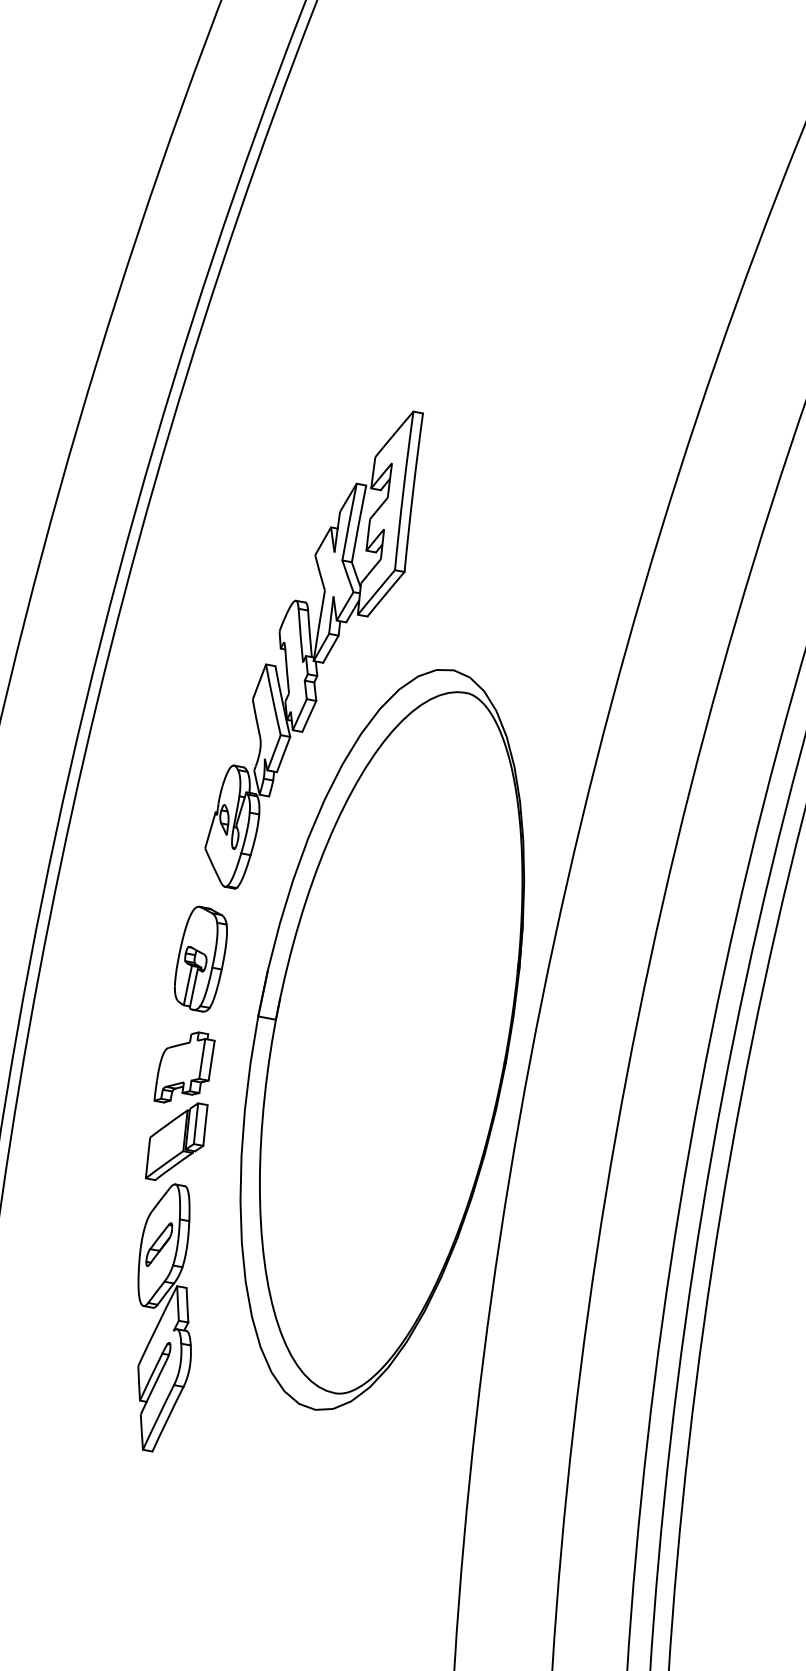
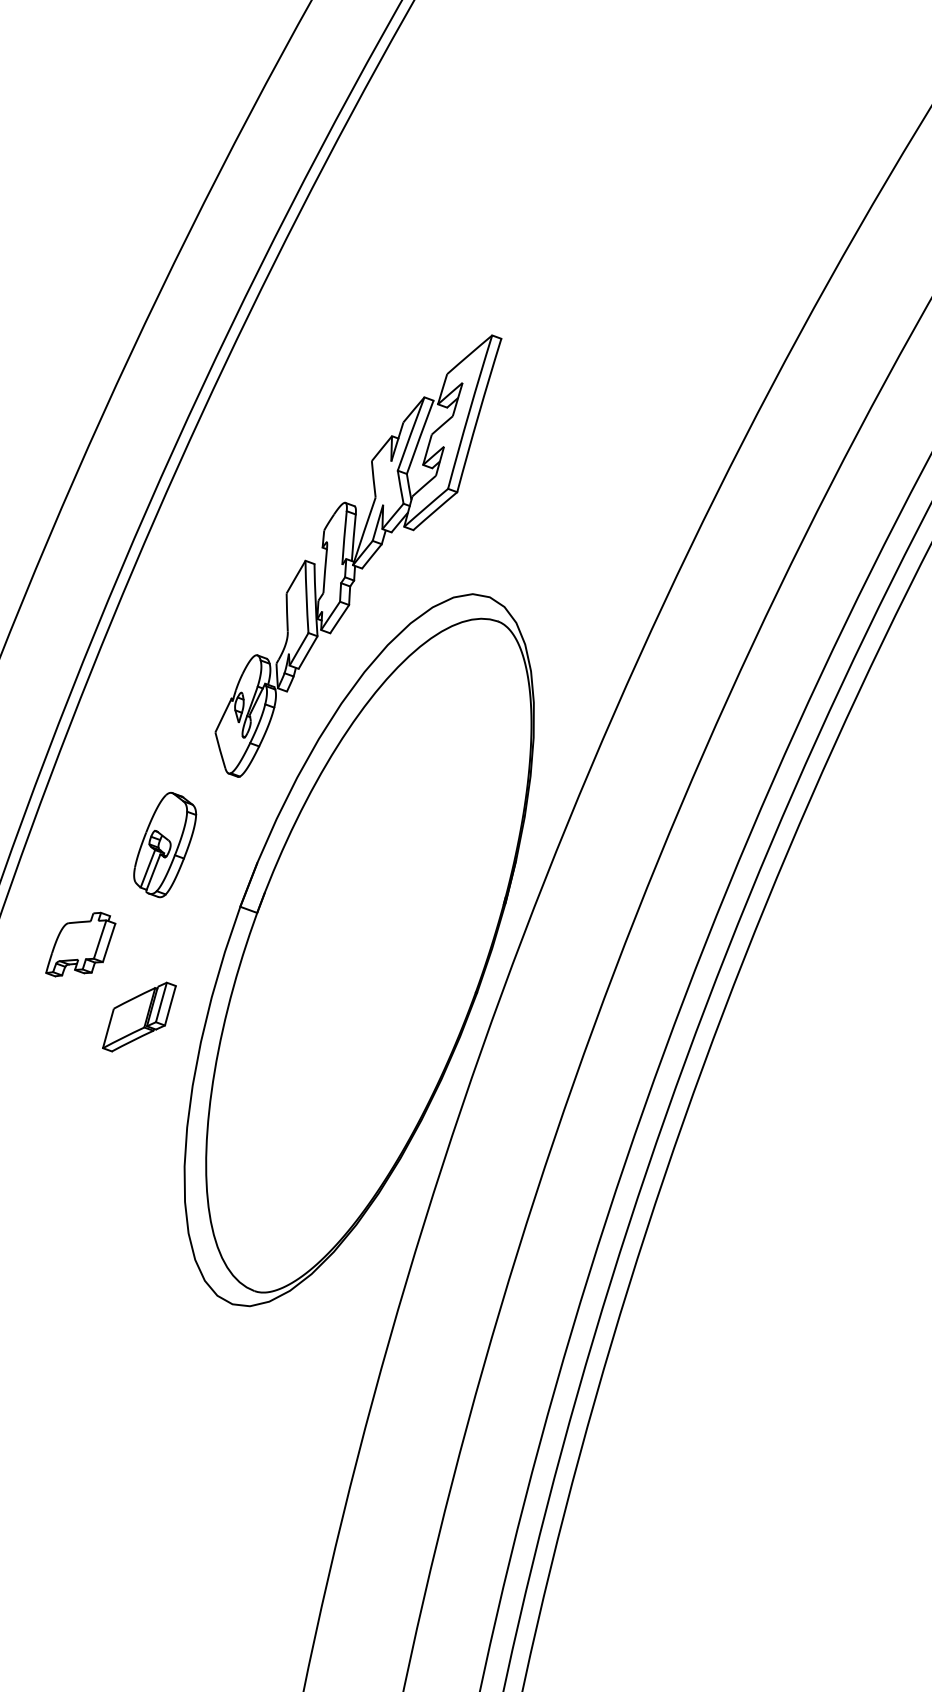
part: (201, 959) -> (165, 845), moved
part: (183, 1066) -> (80, 944), moved
part: (164, 1317) -> (98, 1188), removed

